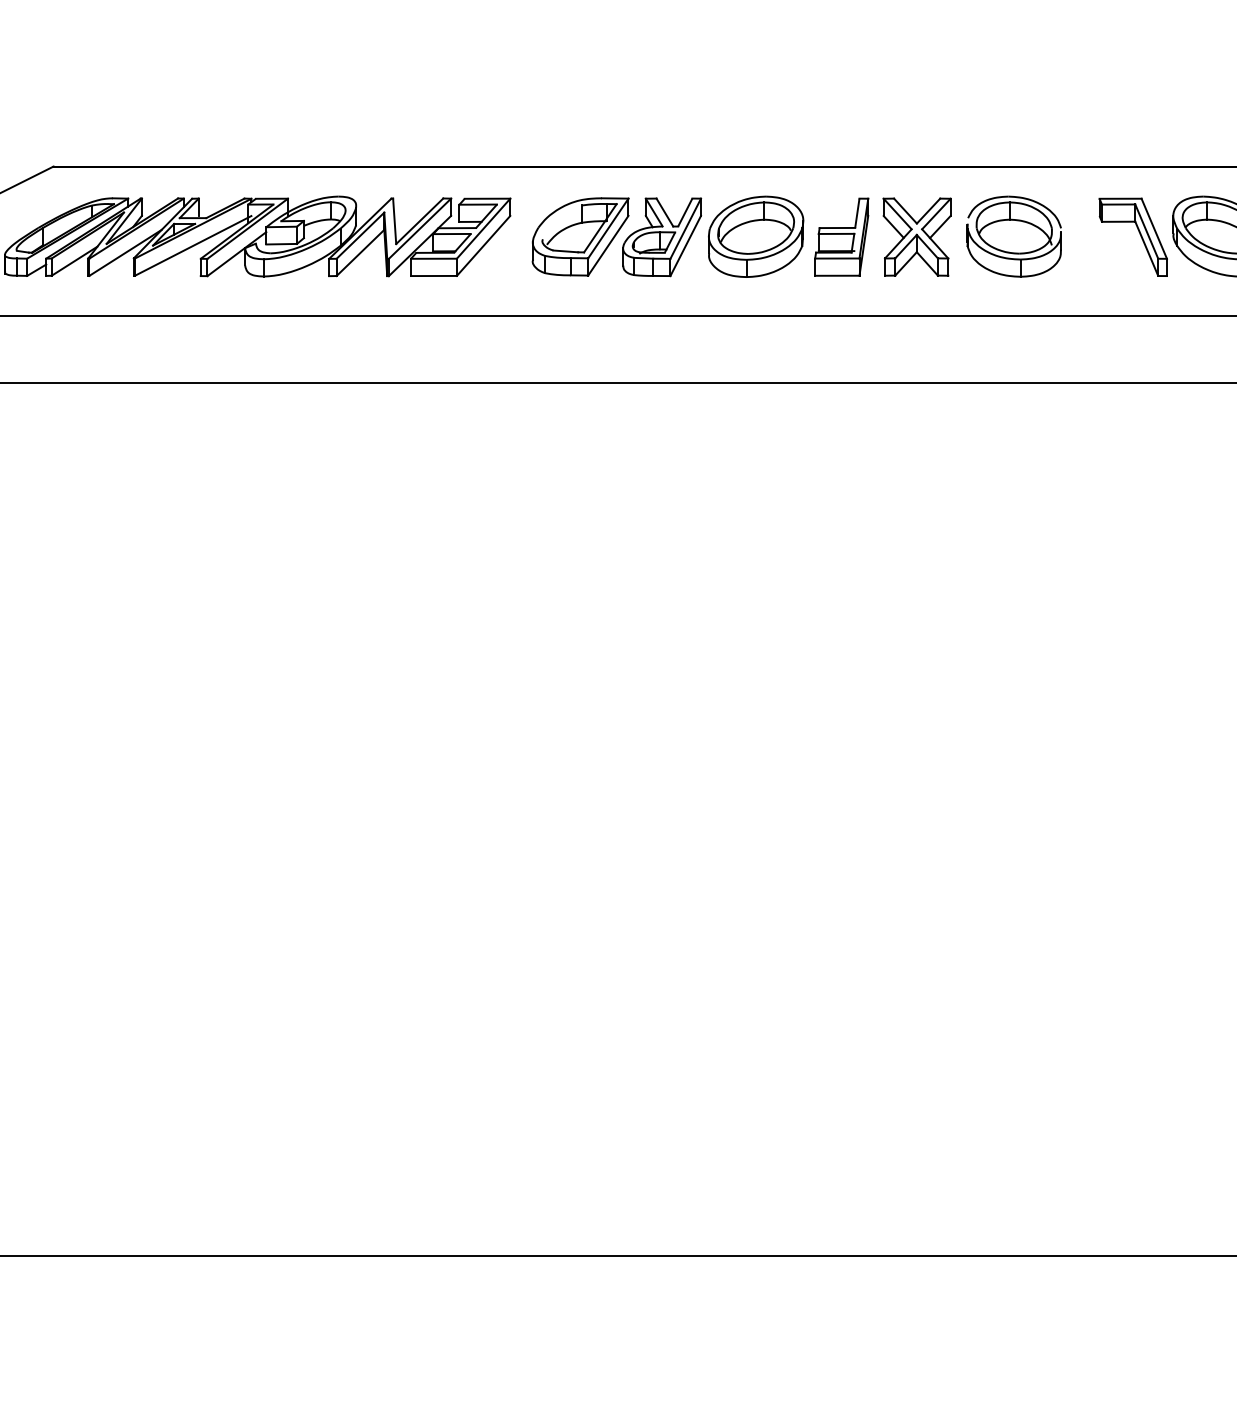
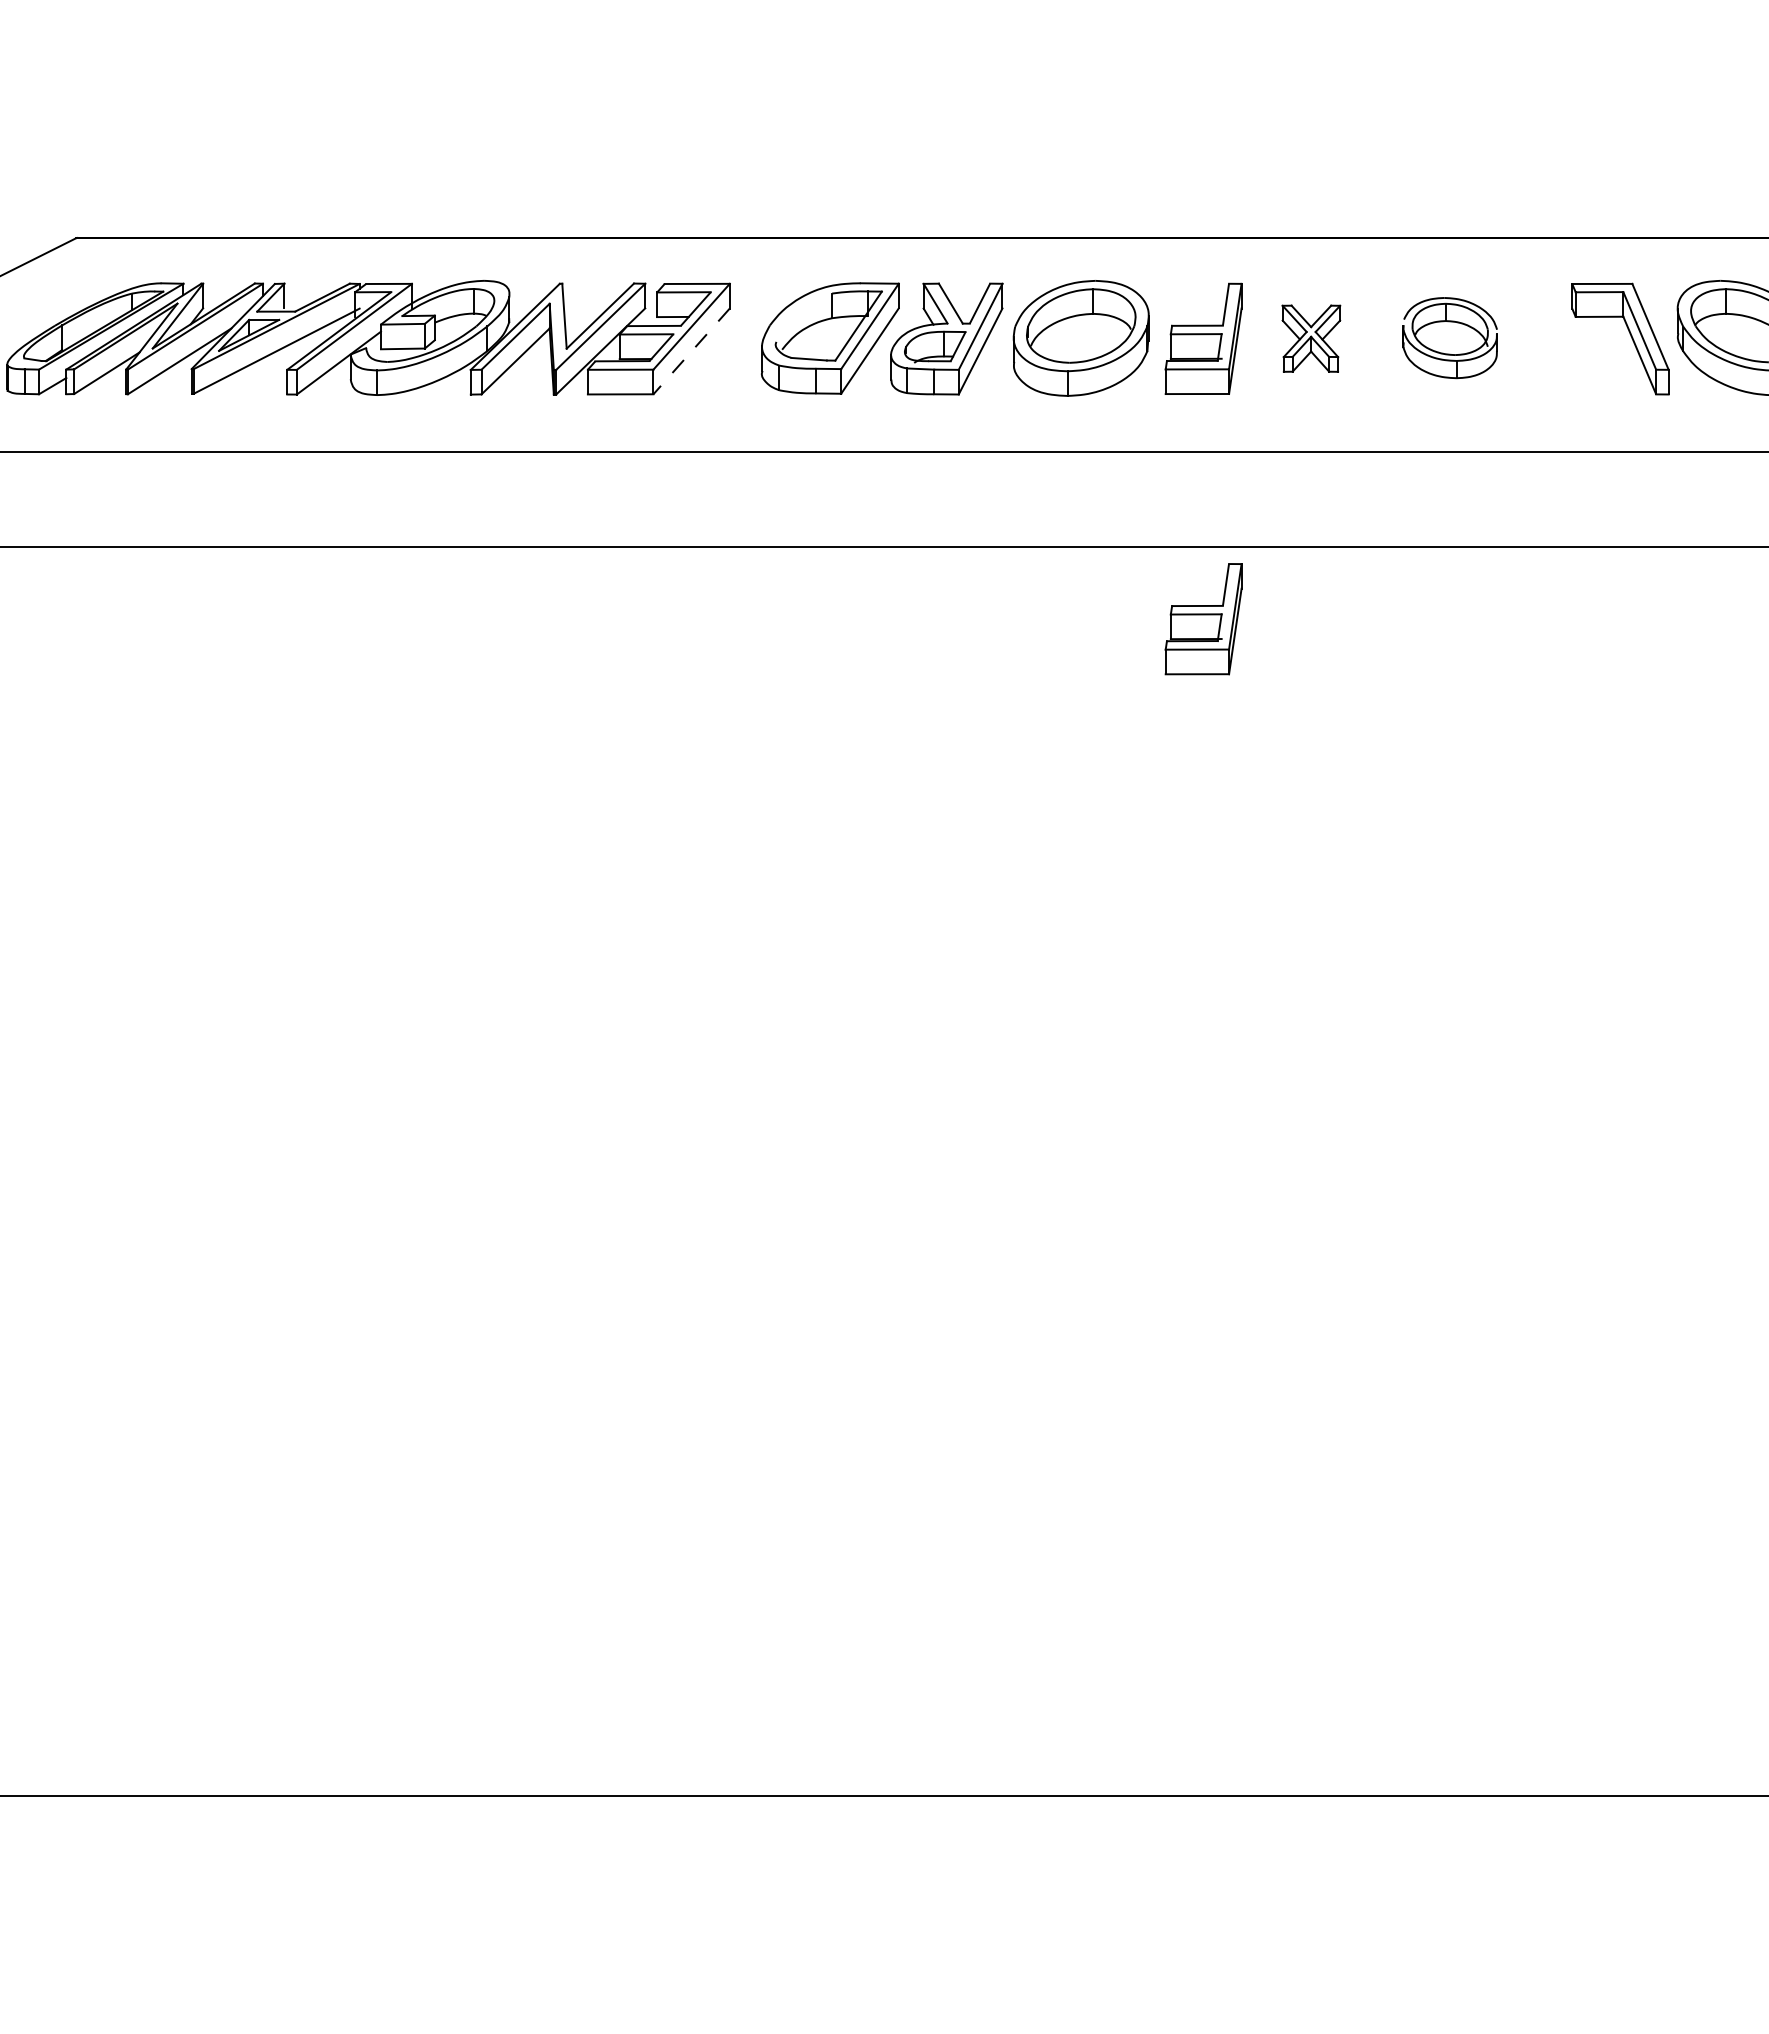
part: (916, 236) -> (1310, 337), size x0.6
part: (1013, 236) -> (1449, 337), size x0.7
line: (483, 246) -> (691, 352), solid -> dashed
part: (841, 432) -> (1203, 618), added

